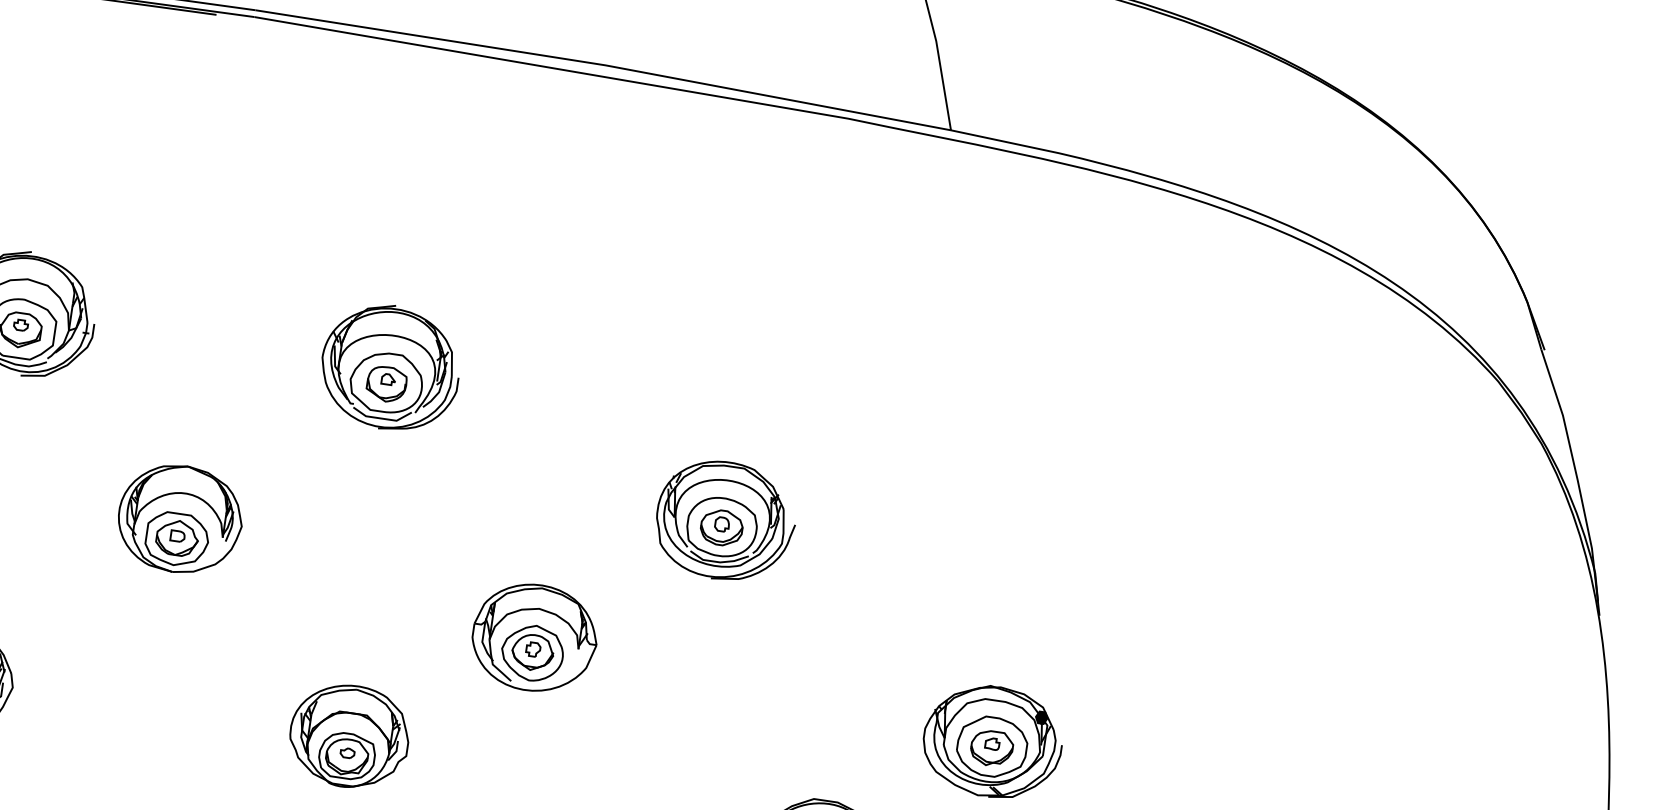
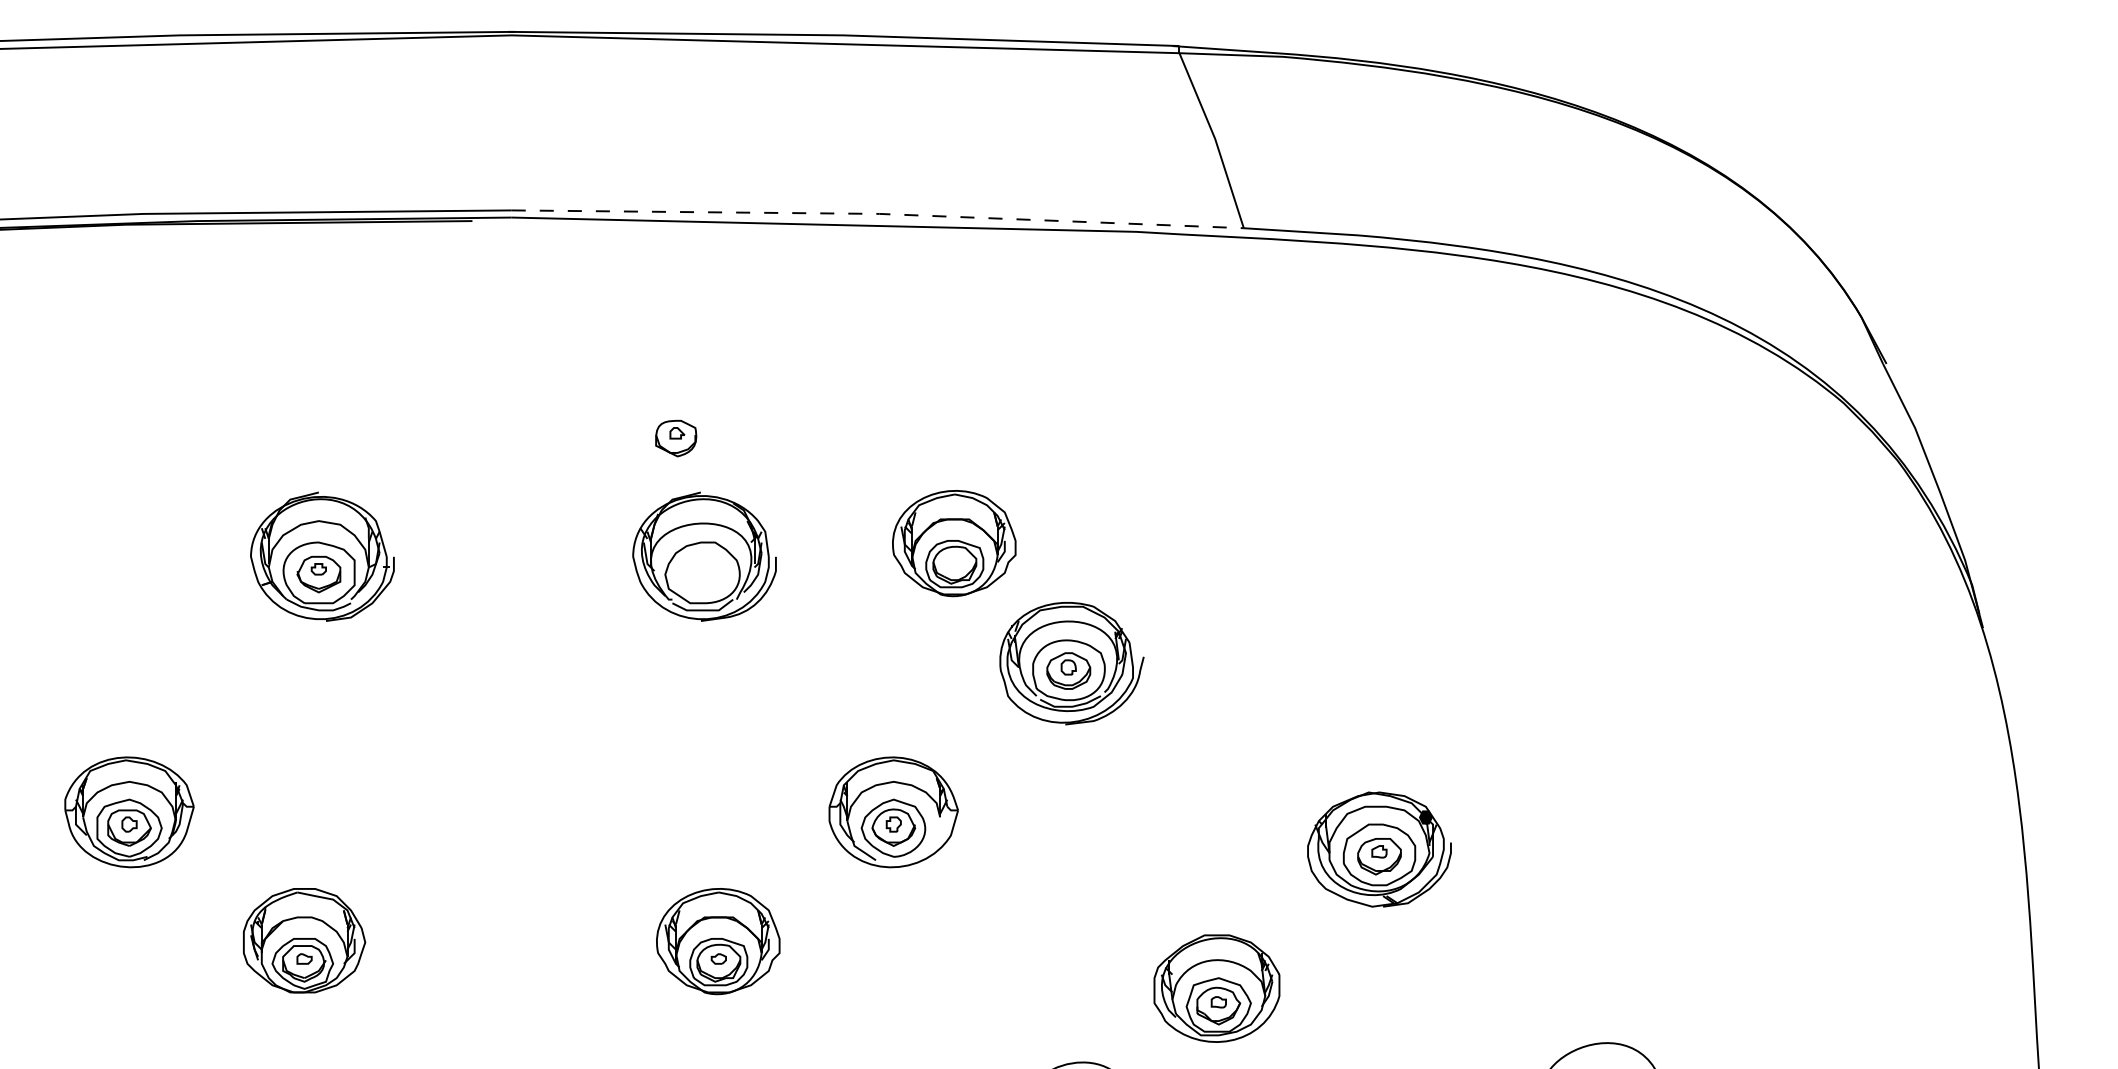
line: (604, 64) -> (878, 213), solid -> dashed
part: (387, 384) -> (676, 438), moved
part: (630, 390) -> (954, 543), added
part: (180, 519) -> (511, 744), removed

